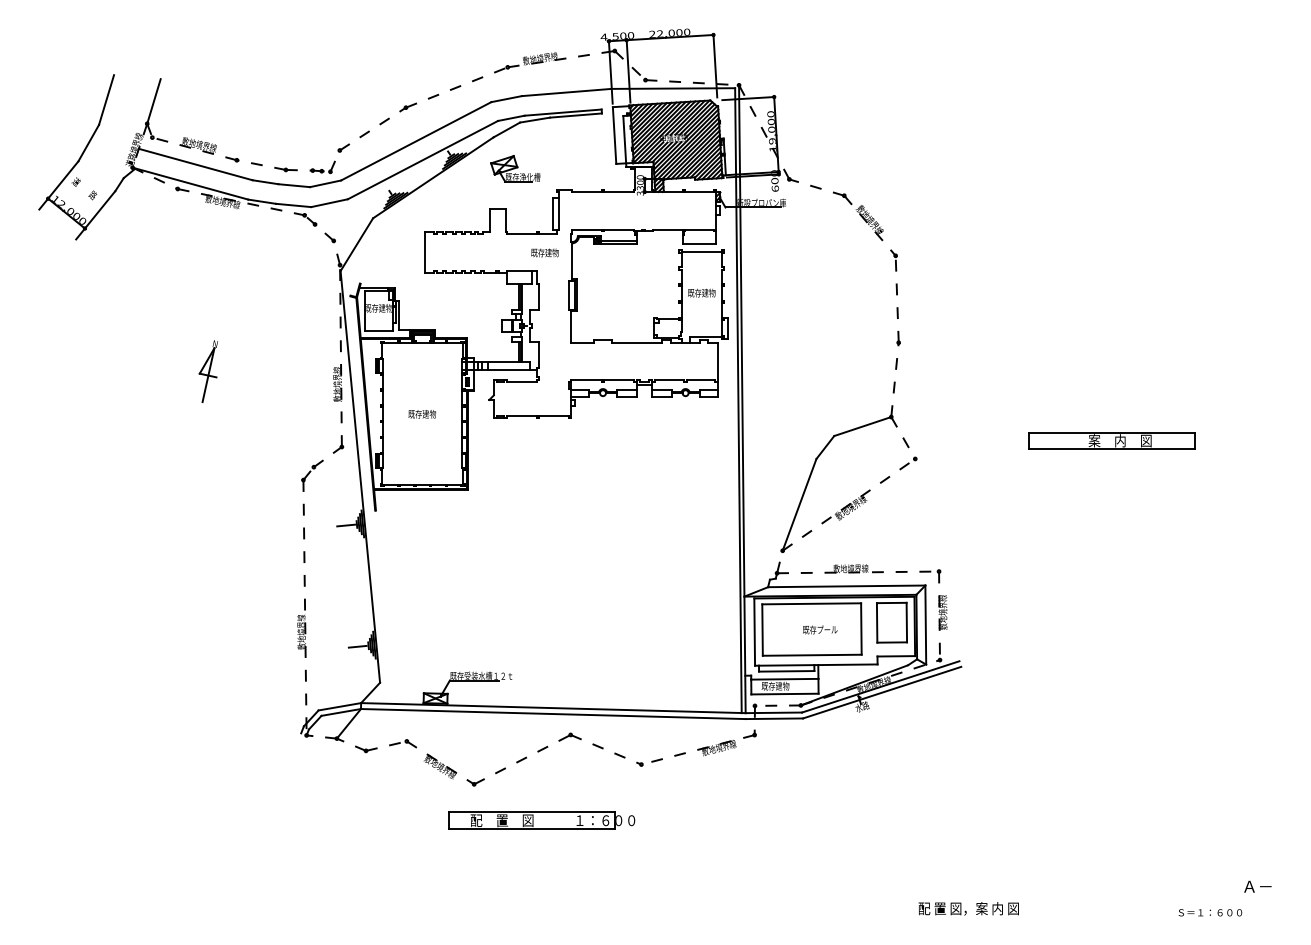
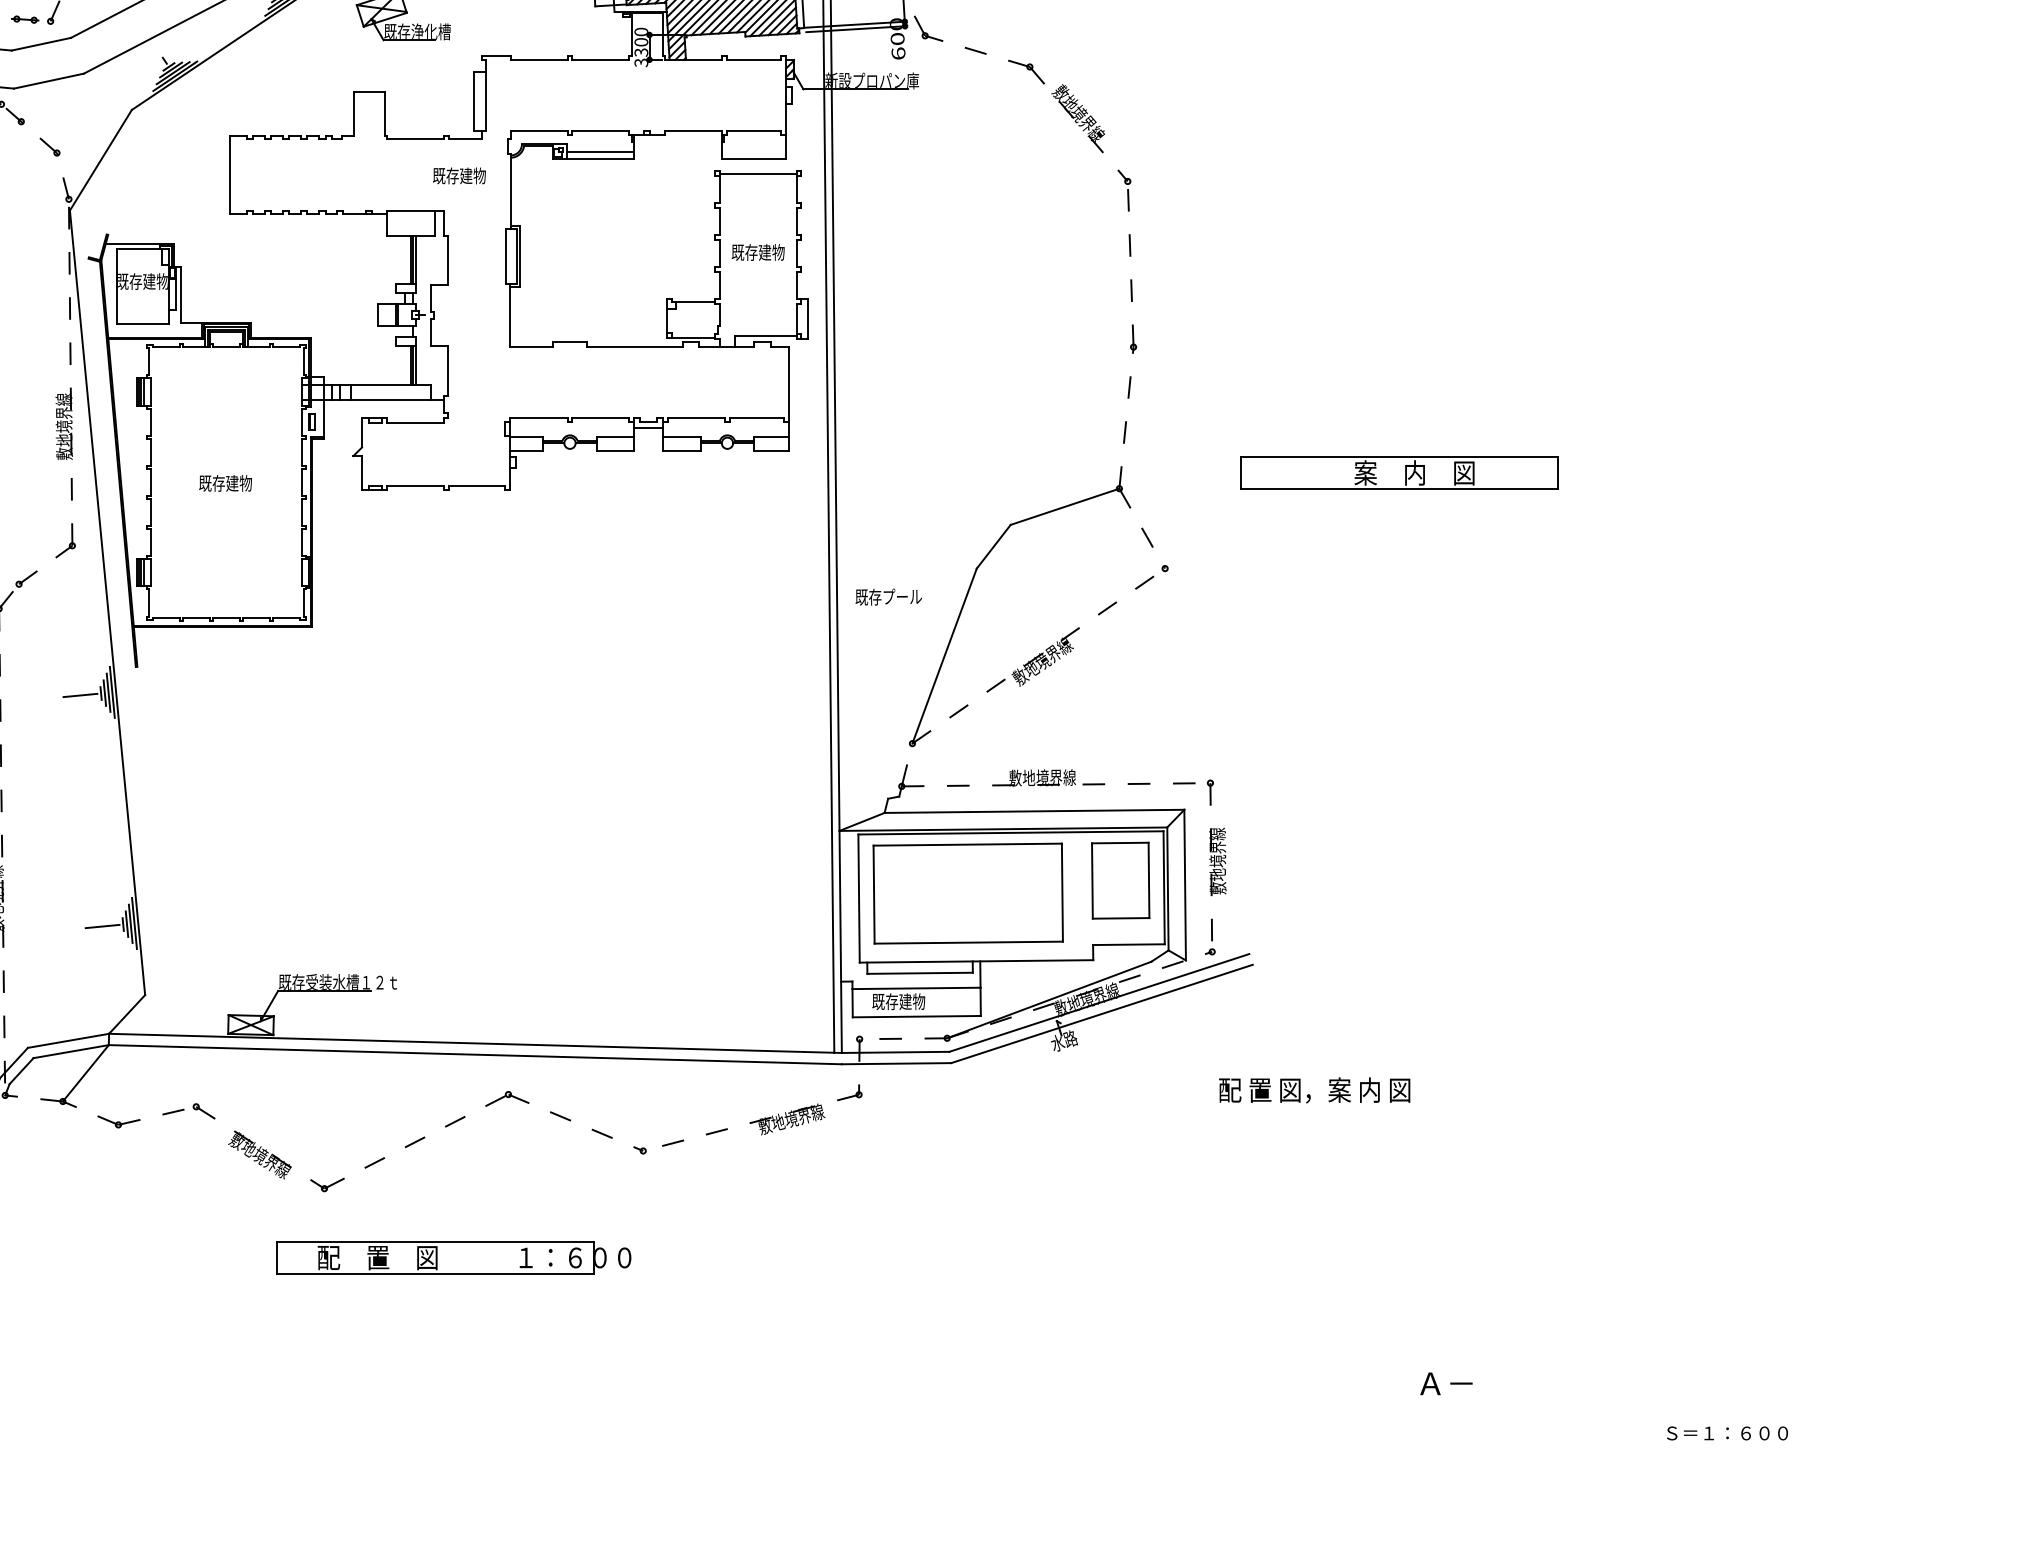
part: (1111, 440) -> (1398, 472), moved
text: (820, 629) -> (889, 596), moved
text: (1257, 886) -> (1445, 1383), moved
text: (968, 908) -> (1314, 1089), moved

